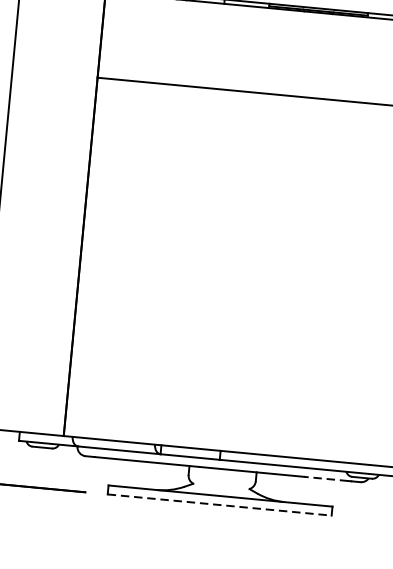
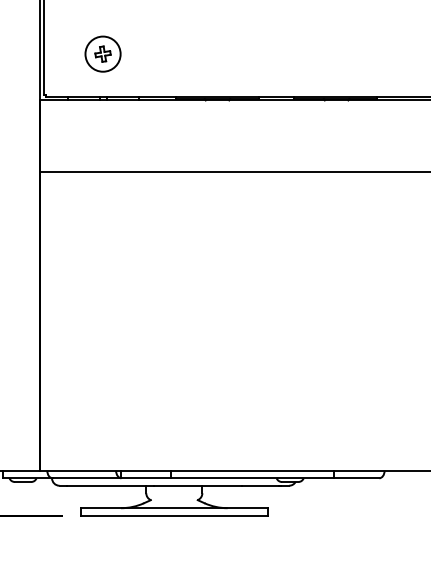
line: (326, 478) -> (260, 485), dashed -> solid
line: (219, 504) -> (174, 515), dashed -> solid

